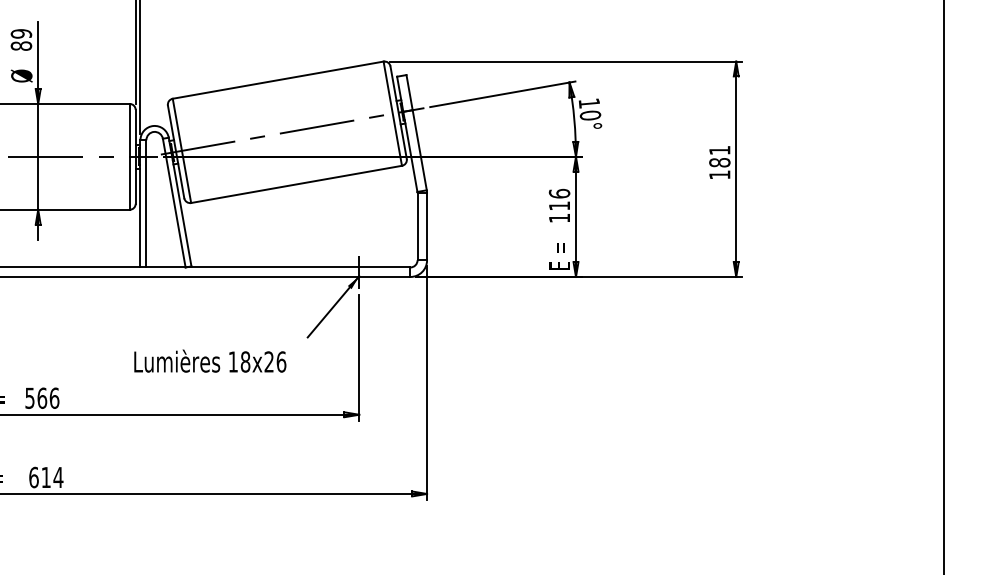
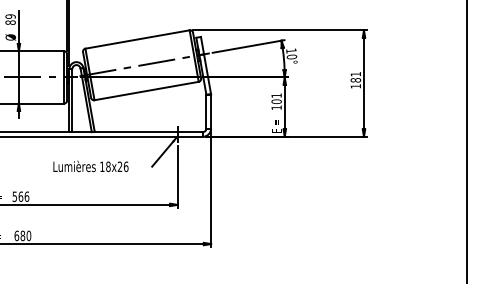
text: (559, 199) -> (276, 98), 116 -> 101
text: (209, 361) -> (90, 166), moved
text: (51, 476) -> (25, 235), 614 -> 680

